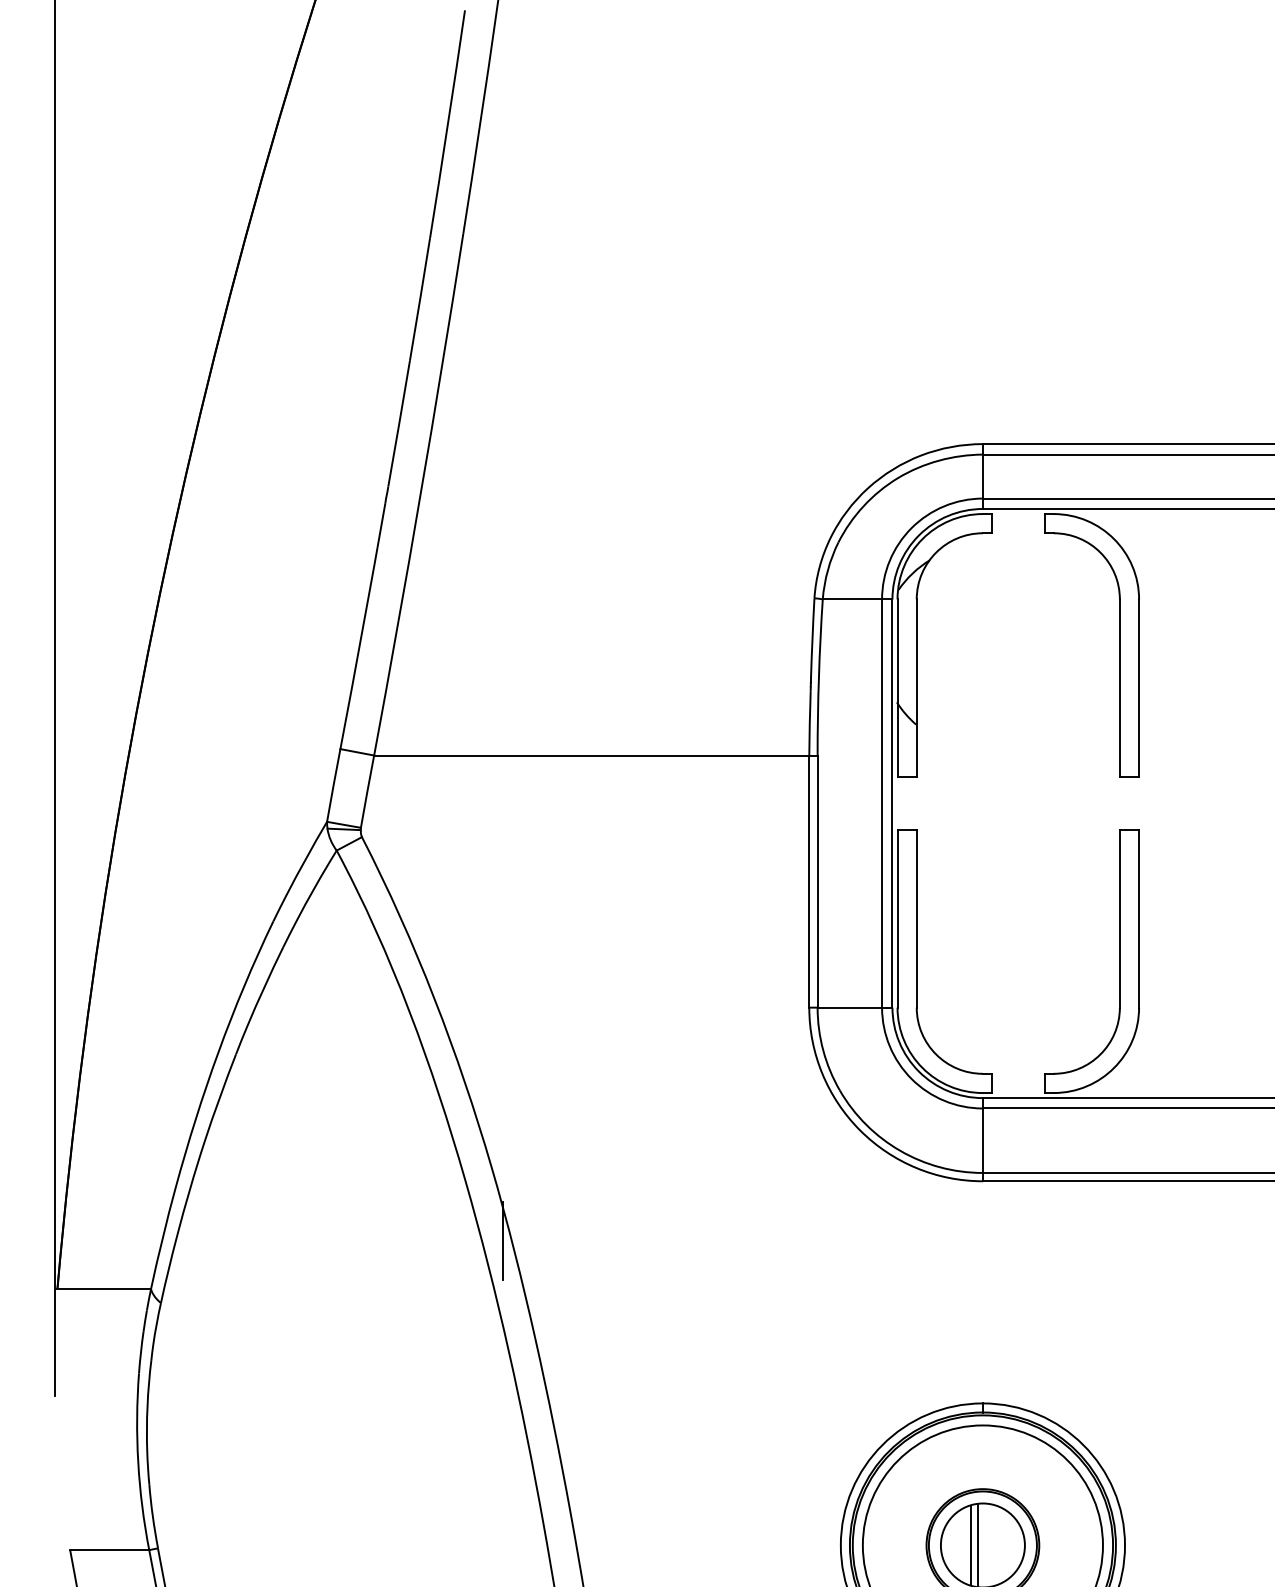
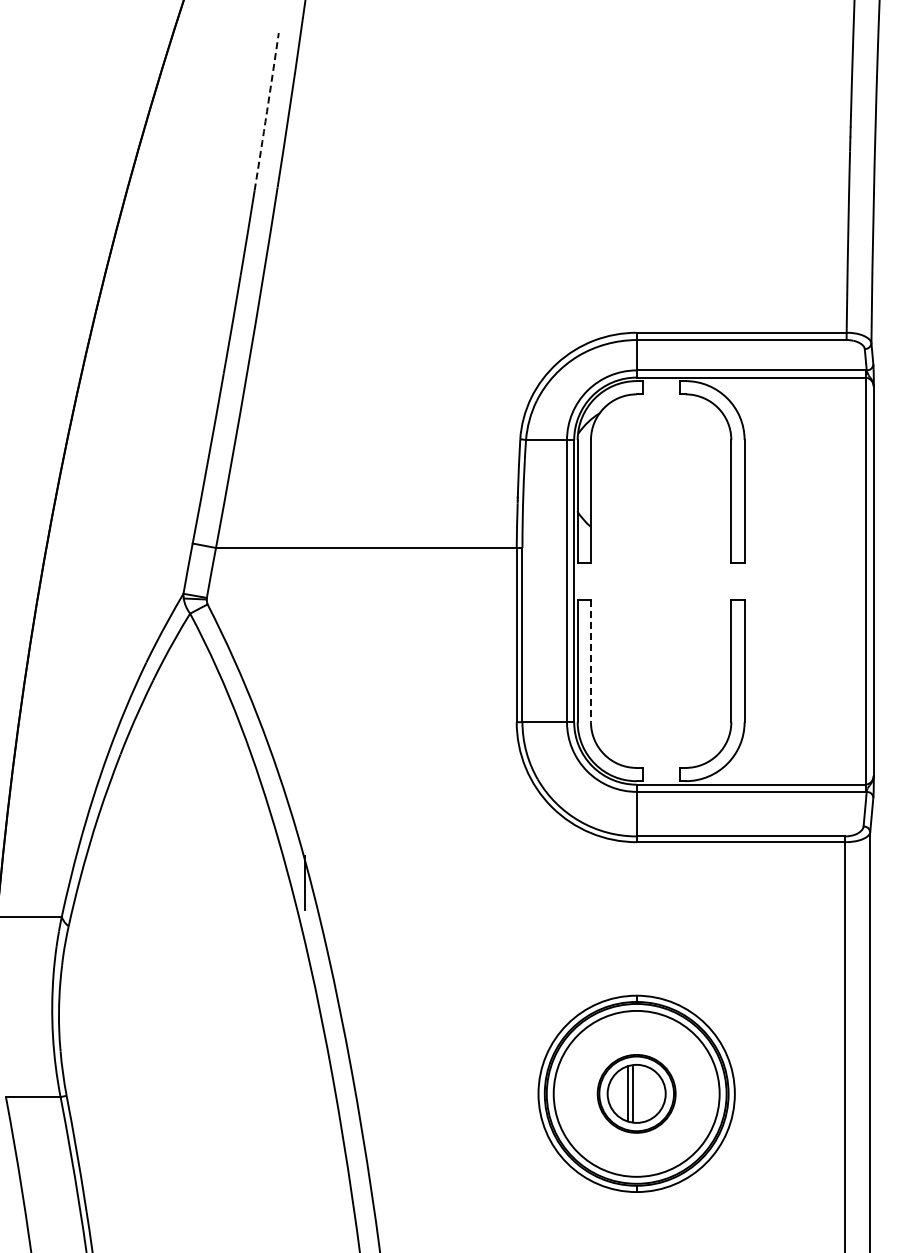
arc: (448, 123) -> (267, 111), solid -> dashed
line: (916, 919) -> (590, 661), solid -> dashed

